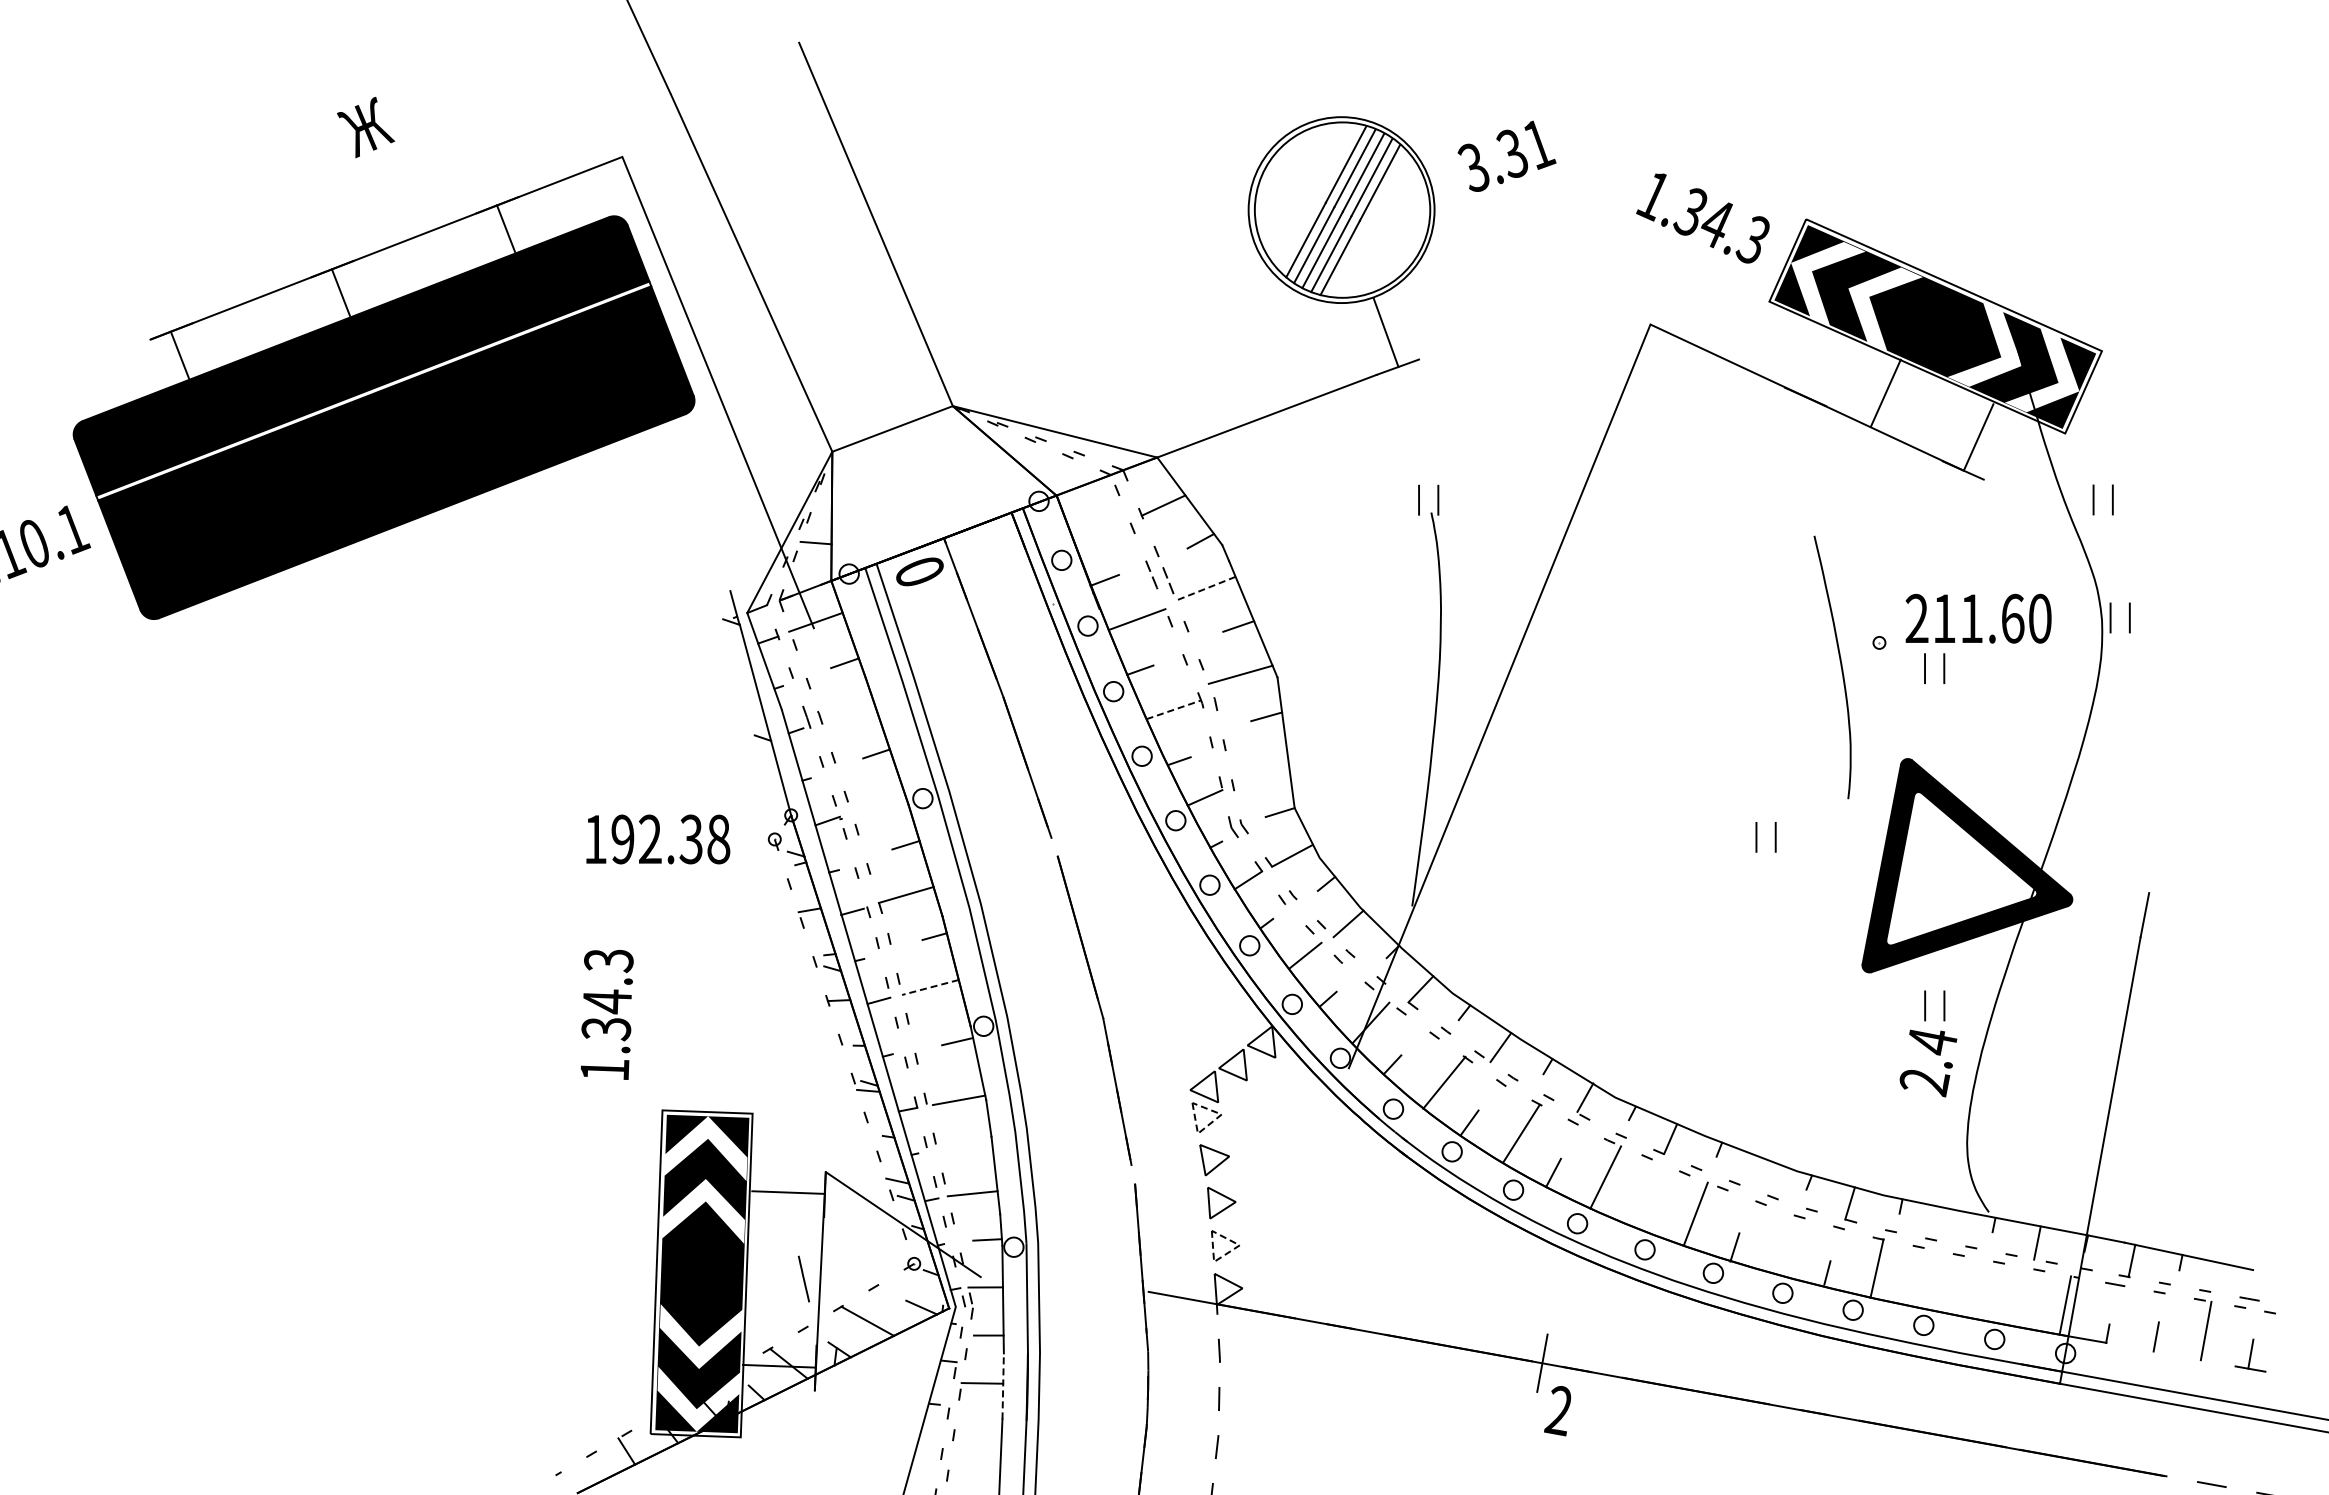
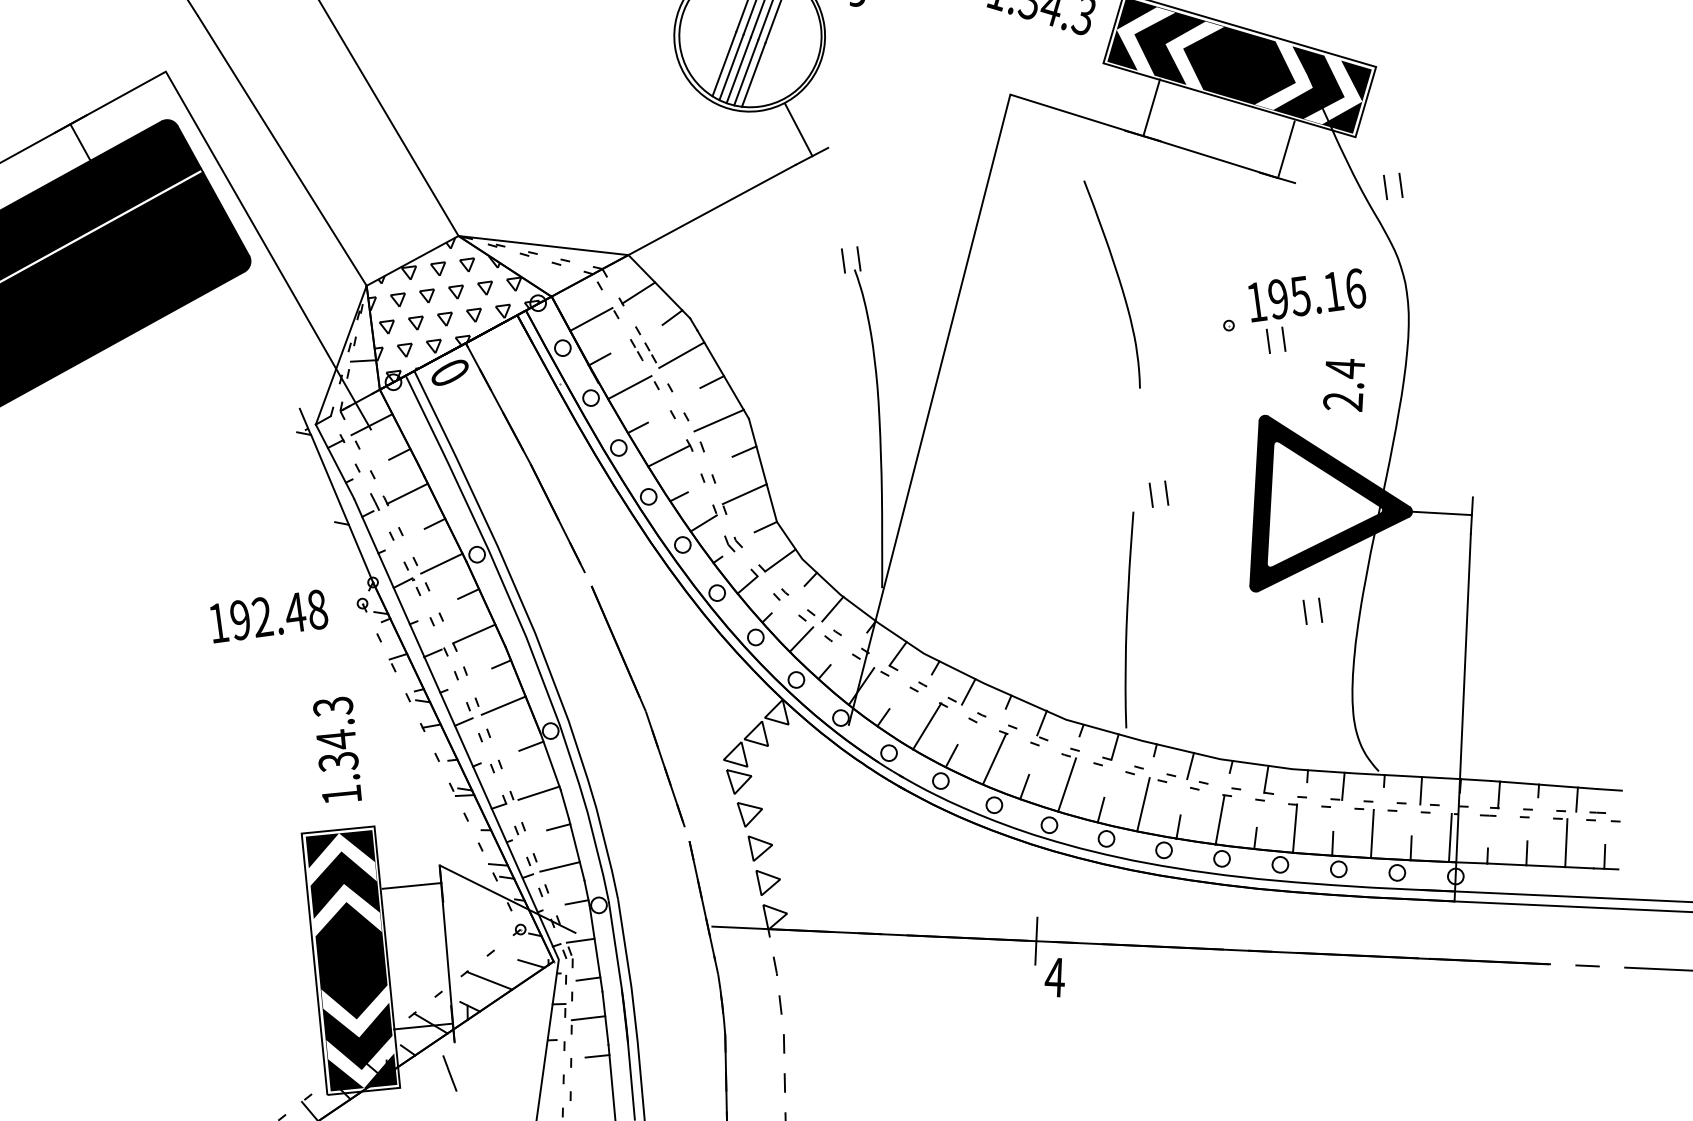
line: (1885, 392) -> (1151, 107), moved
hatch: (935, 490) -> (453, 305), added
line: (1101, 529) -> (591, 319), added
line: (1205, 588) -> (681, 355), dashed -> solid
part: (2111, 617) -> (1412, 279), removed
text: (1978, 618) -> (1305, 295), 211.60 -> 195.16
curve: (1840, 666) -> (1119, 282), moved
line: (1173, 709) -> (668, 455), dashed -> solid
line: (847, 712) -> (407, 493), added
line: (1259, 768) -> (744, 493), added
line: (878, 803) -> (441, 563), added
text: (690, 839) -> (294, 612), 192.38 -> 192.48
line: (2108, 907) -> (1441, 513), added
curve: (1707, 984) -> (1127, 618), added
line: (929, 987) -> (502, 705), dashed -> solid
text: (606, 1014) -> (337, 750), moved
text: (1928, 1063) -> (1344, 386), moved
line: (1210, 1123) -> (743, 784), dashed -> solid
line: (977, 1144) -> (558, 826), added
line: (1759, 1174) -> (1190, 765), added
line: (1643, 1213) -> (1101, 809), added
line: (1942, 1224) -> (1342, 786), added
line: (1786, 1245) -> (1219, 820), added
line: (1227, 1253) -> (771, 887), dashed -> solid
line: (2267, 1273) -> (1609, 790), added
line: (803, 1278) -> (449, 1073), moved
line: (2226, 1279) -> (1577, 799), added
line: (1970, 1286) -> (1372, 832), added
line: (1920, 1292) -> (1332, 843), added
line: (2015, 1311) -> (1410, 848), added
line: (2170, 1354) -> (1540, 865), added
line: (1003, 1385) -> (605, 1017), dashed -> solid
text: (1557, 1411) -> (1053, 978), 2 -> 4
line: (986, 1430) -> (596, 1055), added

